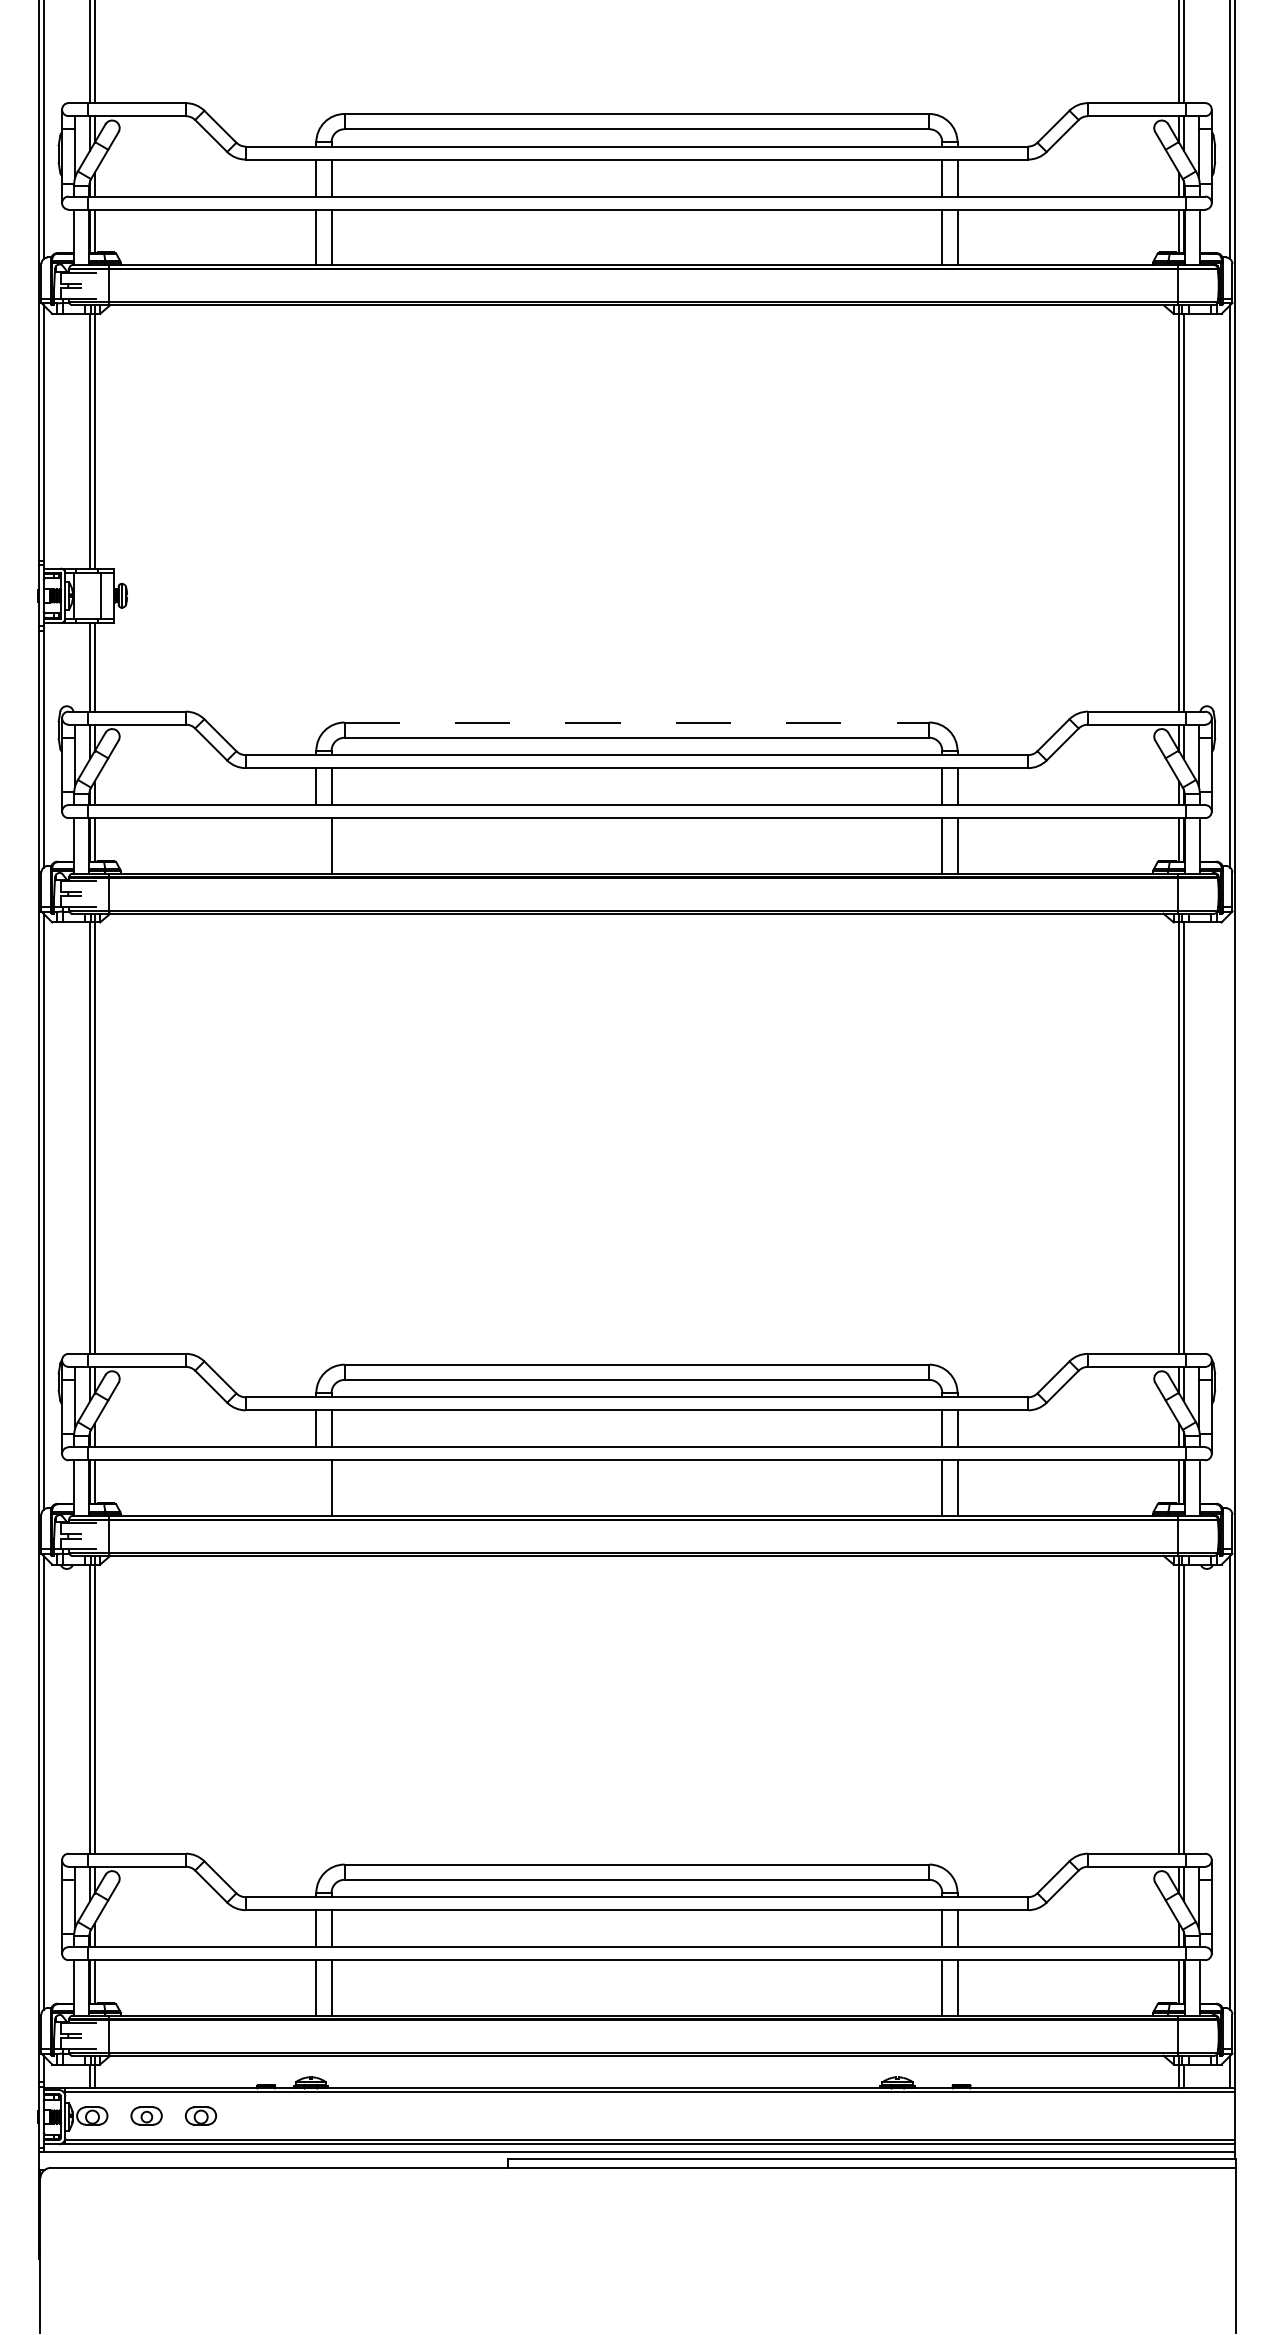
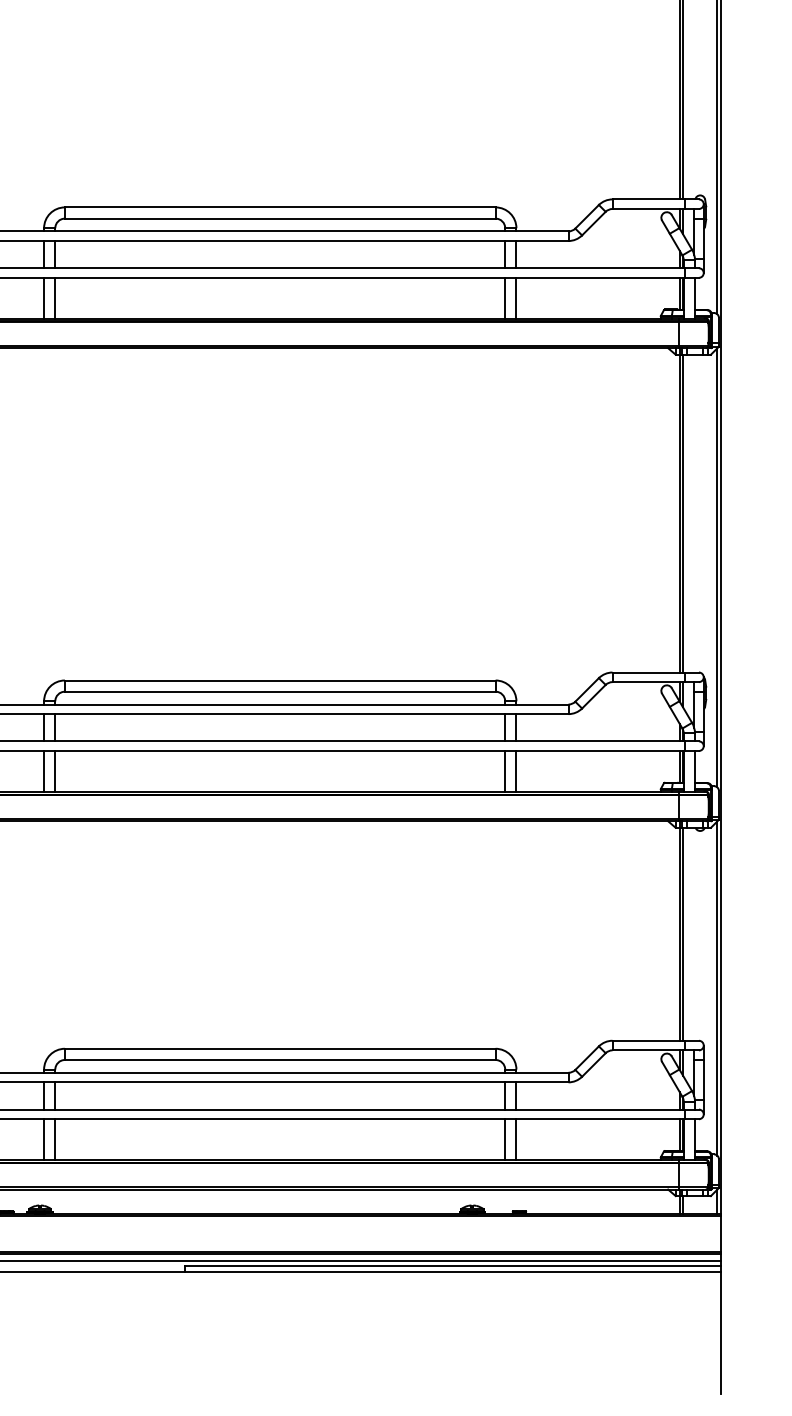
line: (637, 722) -> (280, 207), dashed -> solid
line: (316, 845) -> (44, 298), added
line: (1230, 1211) -> (717, 567), added
line: (316, 1487) -> (44, 770), added

